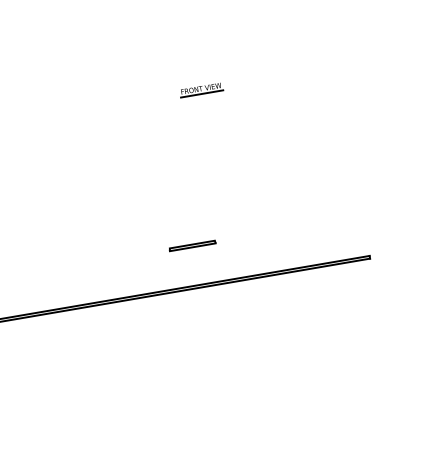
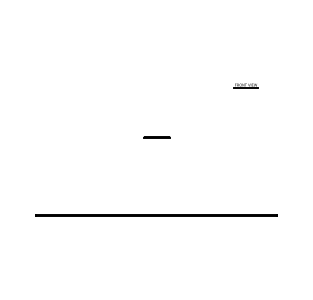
part: (200, 89) -> (245, 85), moved
line: (191, 246) -> (156, 137), moved

